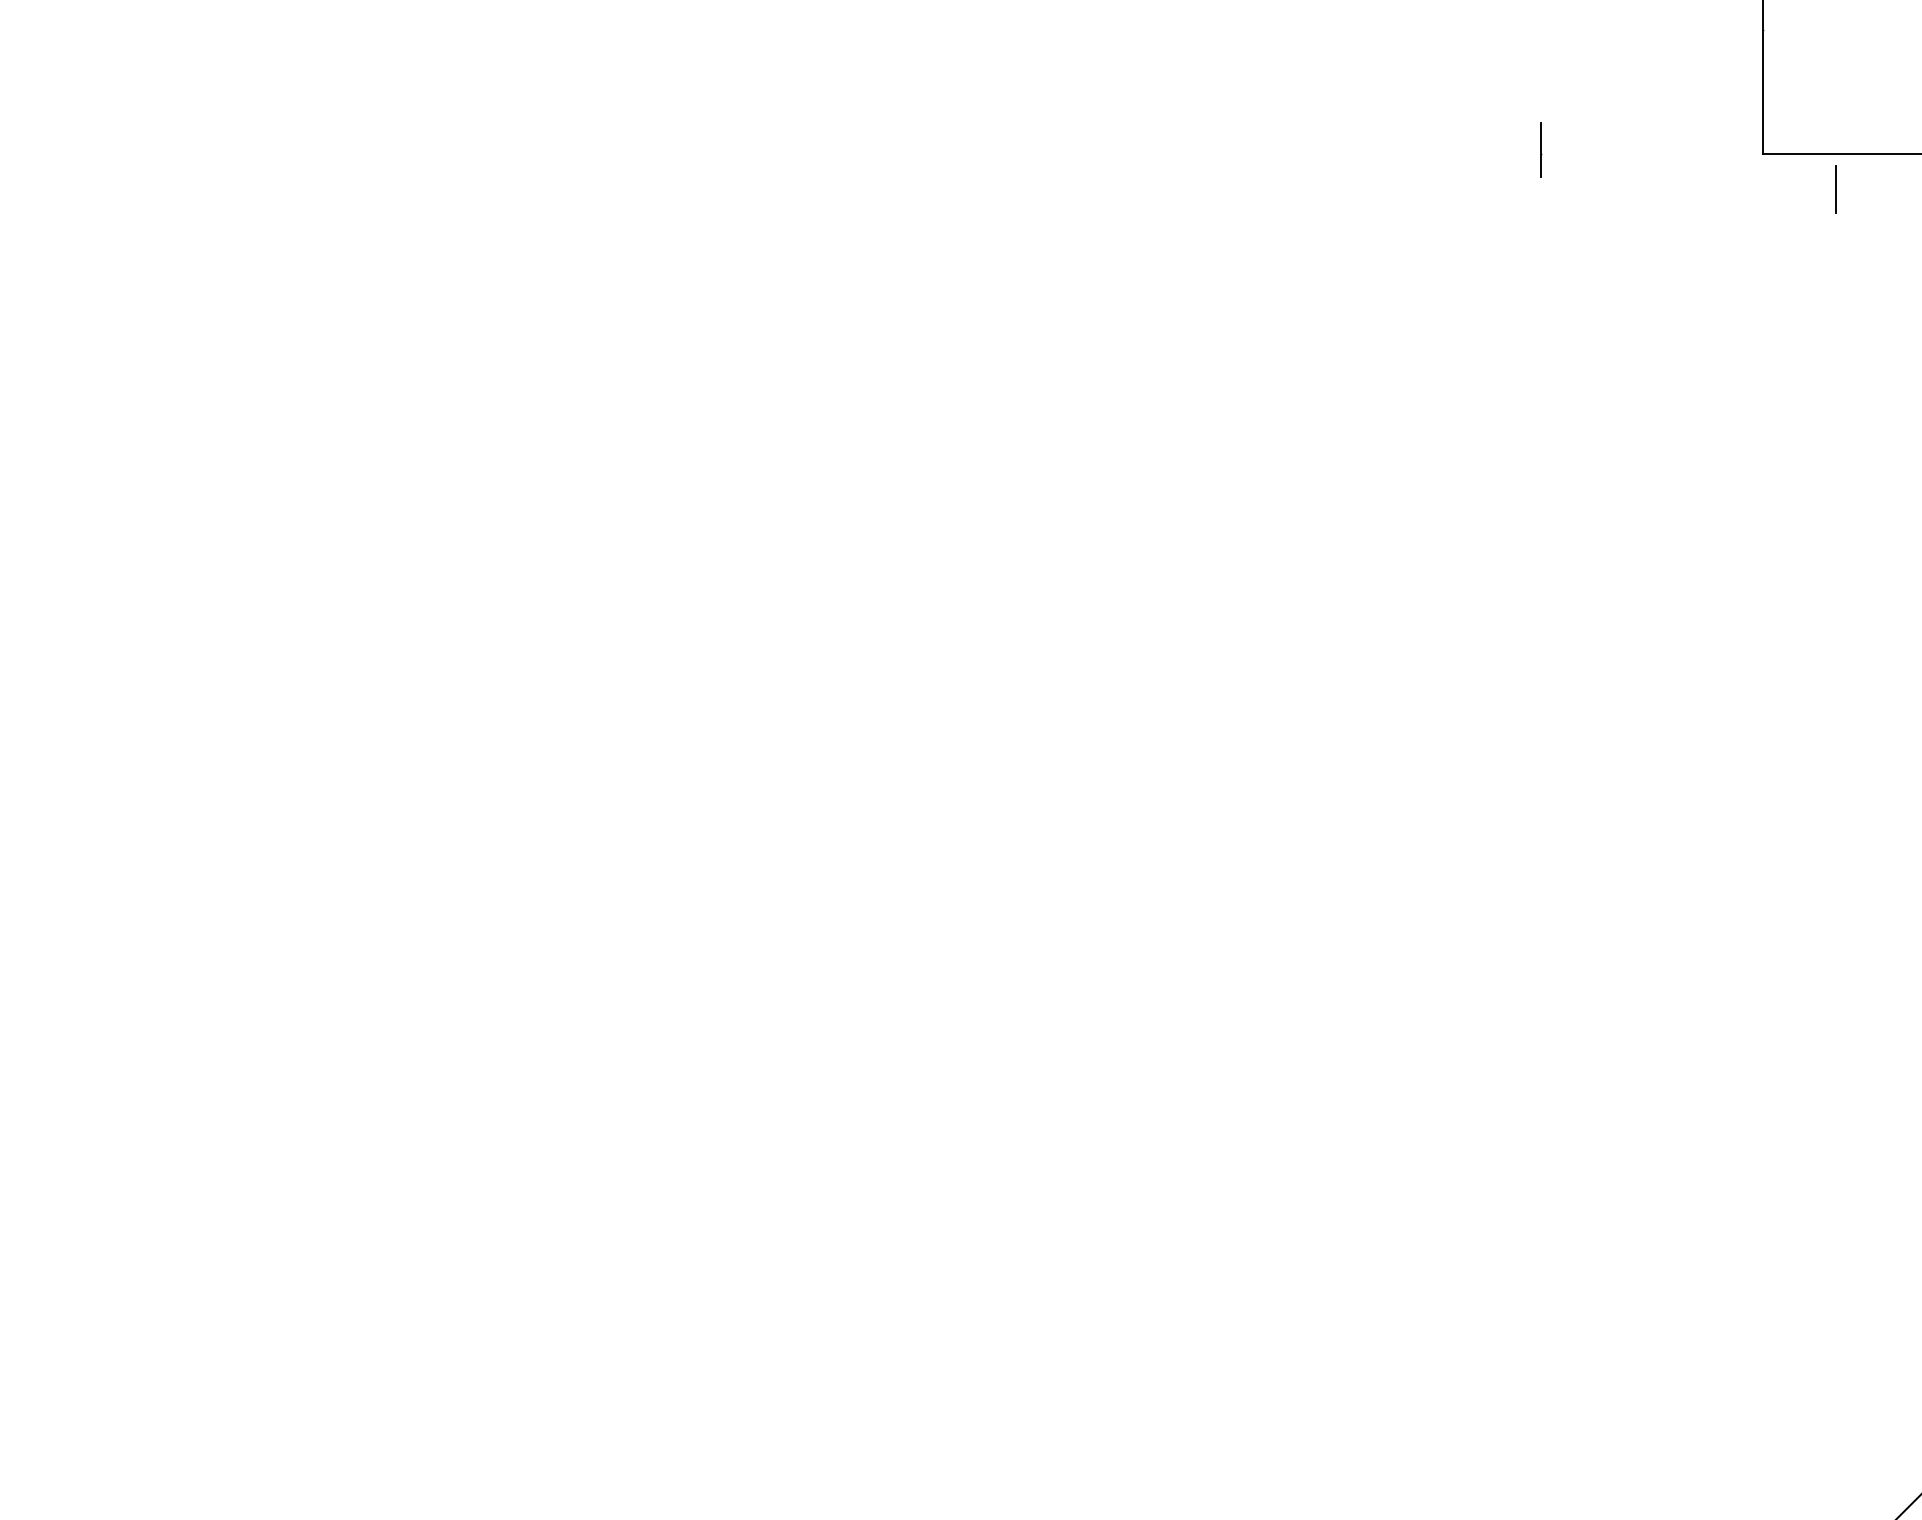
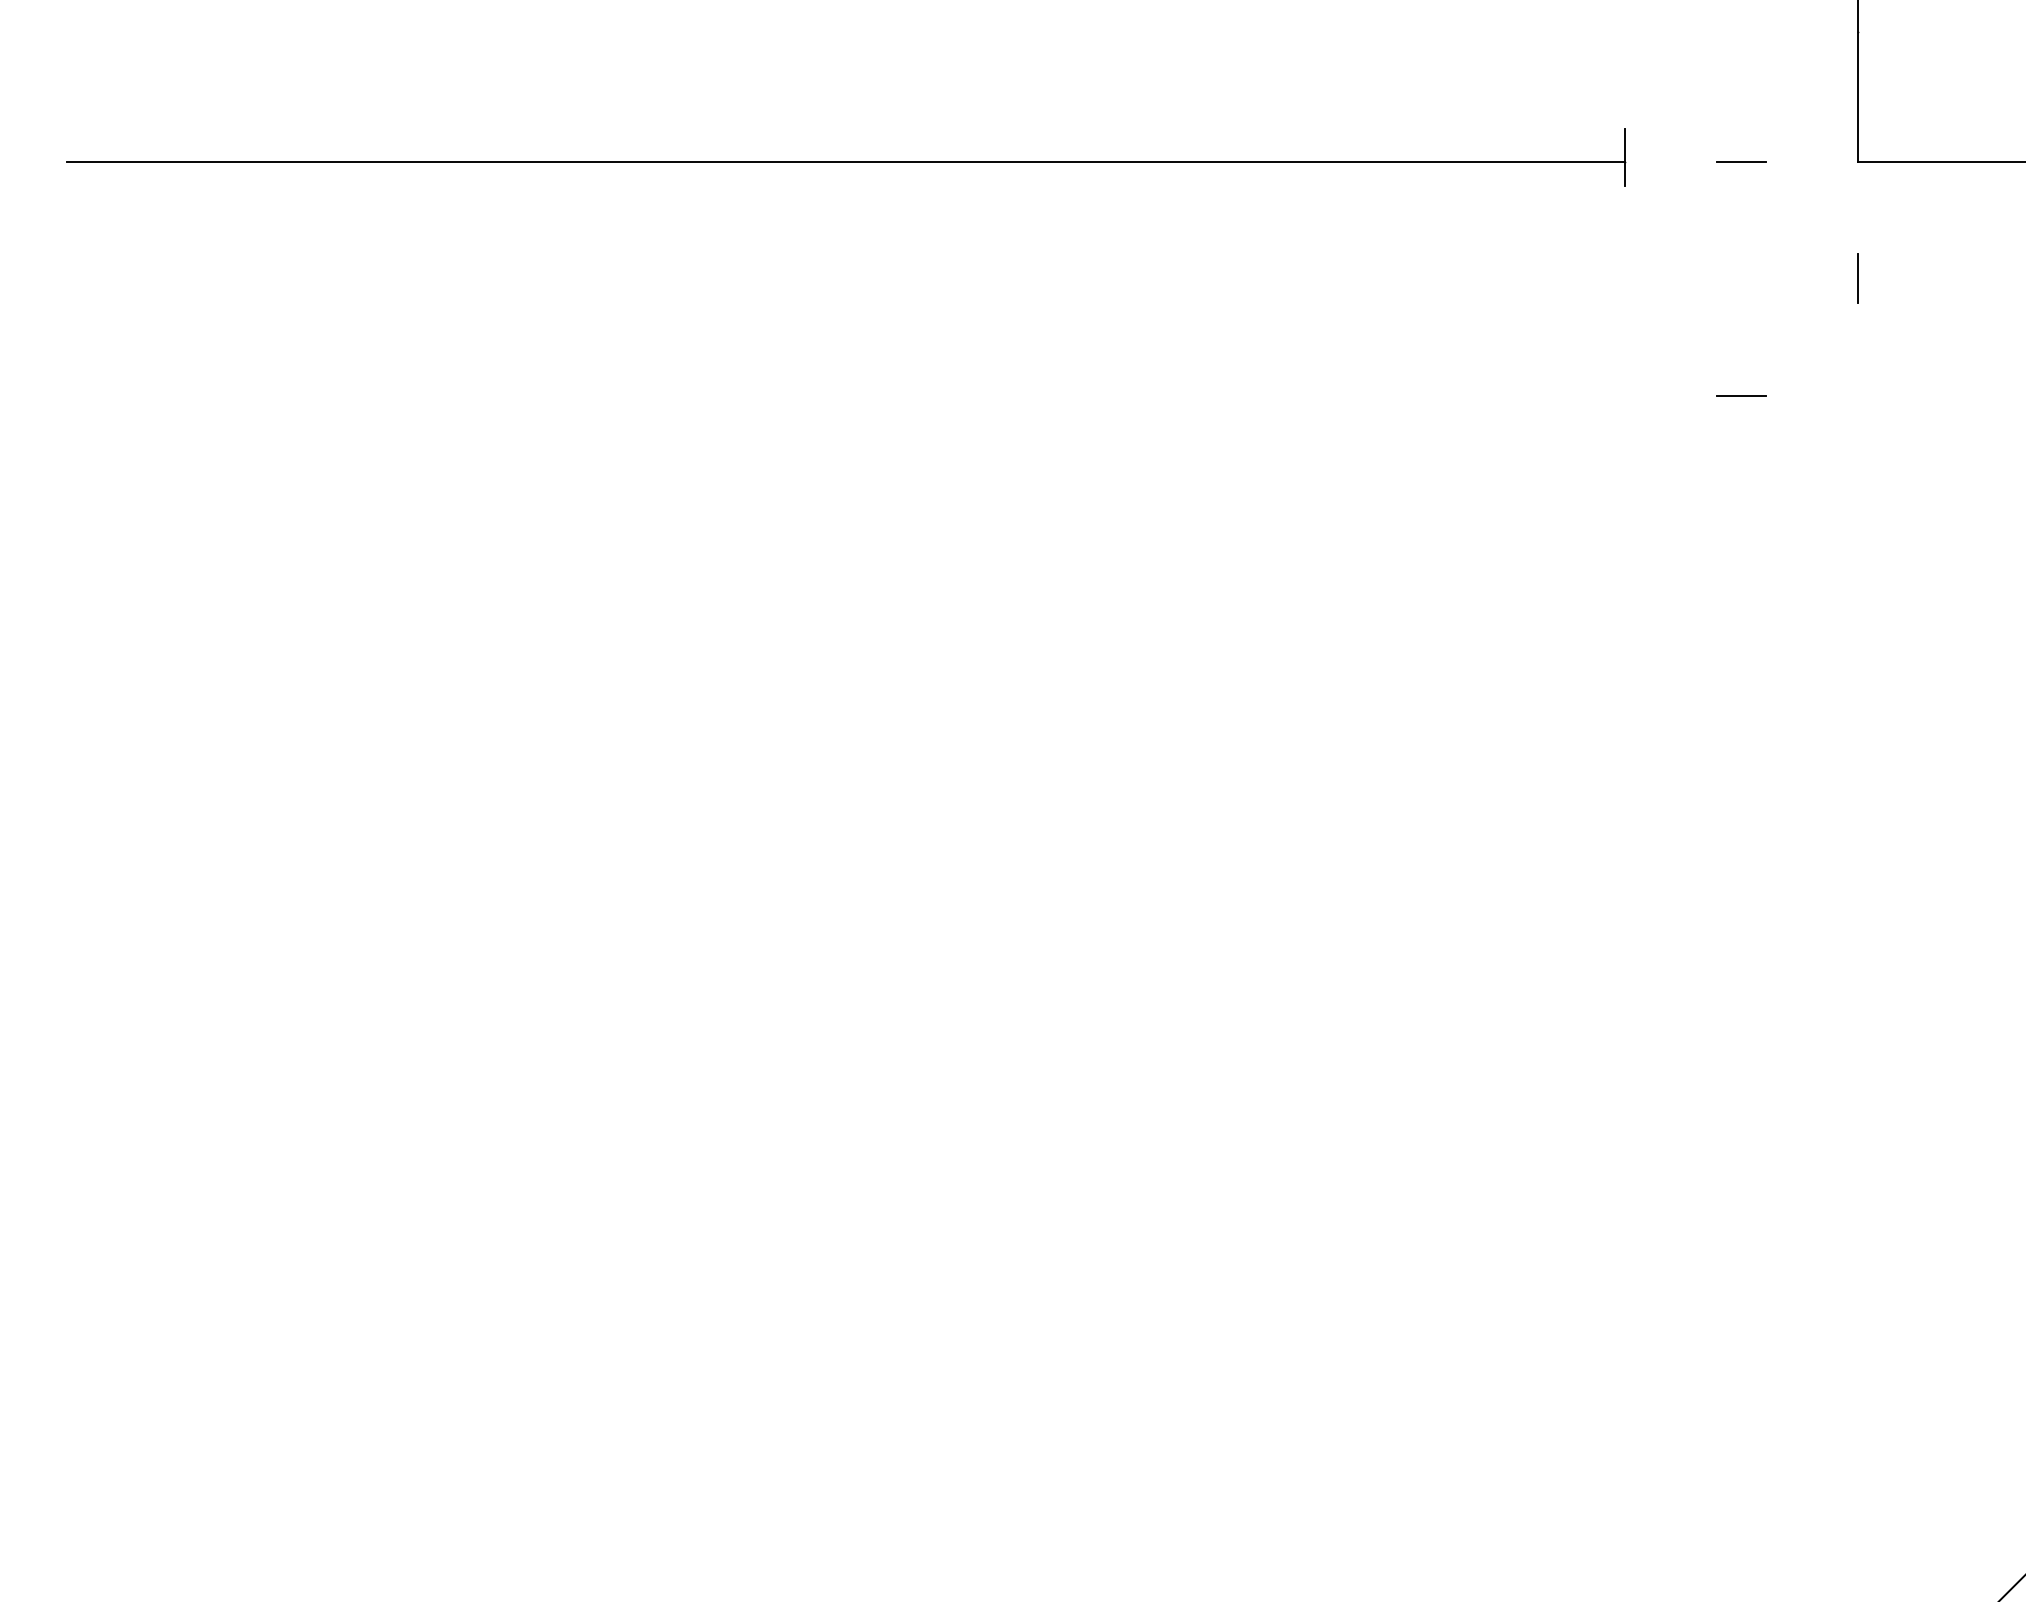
line: (802, 153) -> (845, 161), added
line: (1651, 153) -> (1740, 161), added
line: (1835, 189) -> (1857, 278), moved
line: (1651, 375) -> (1740, 395), added

